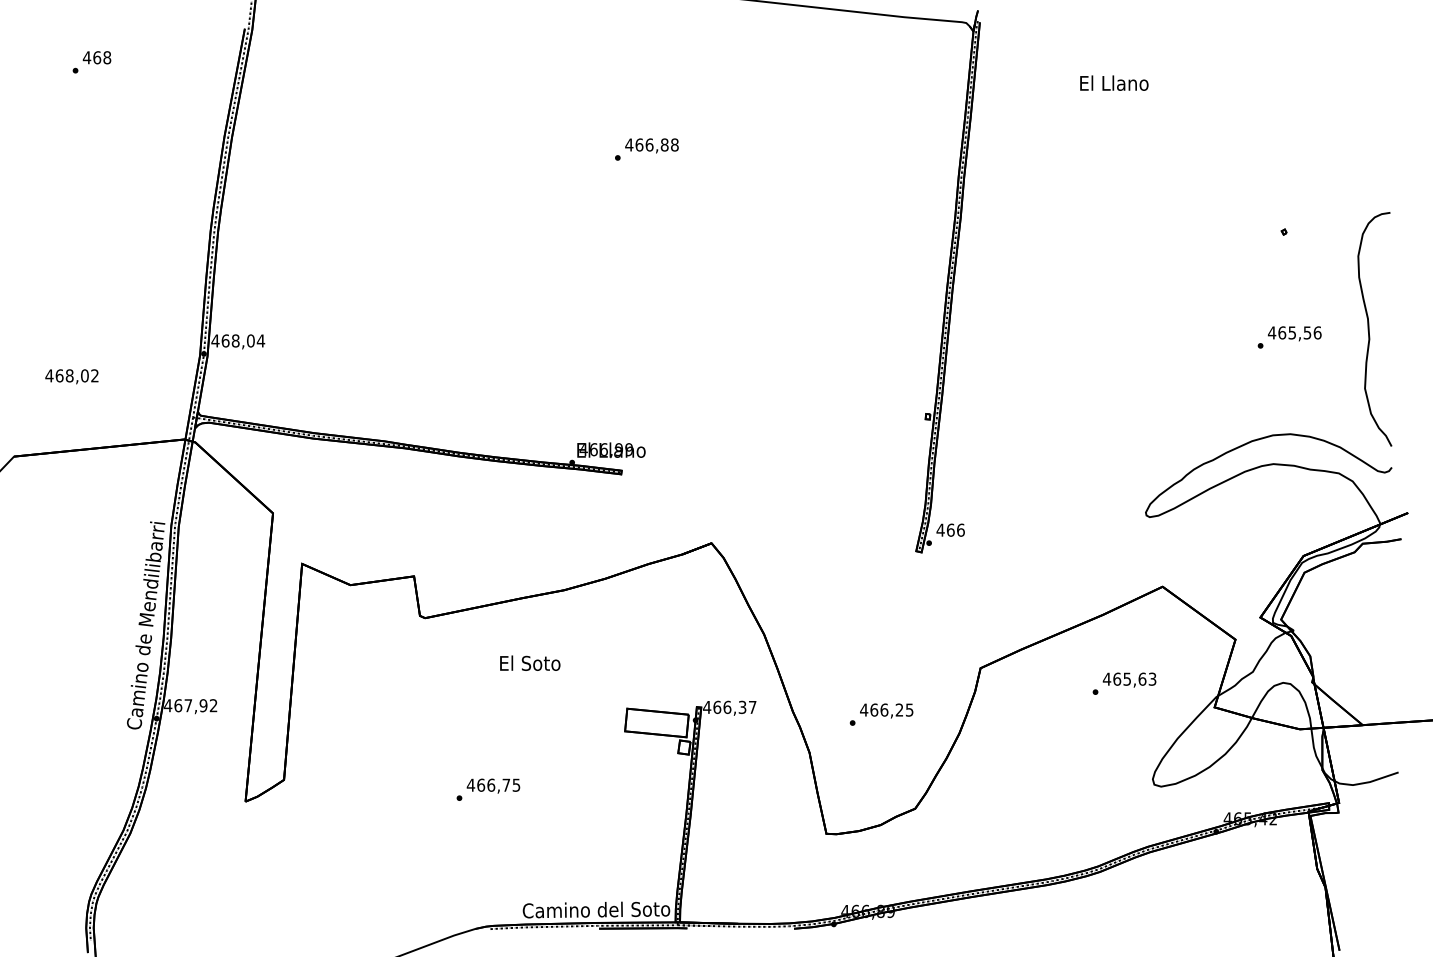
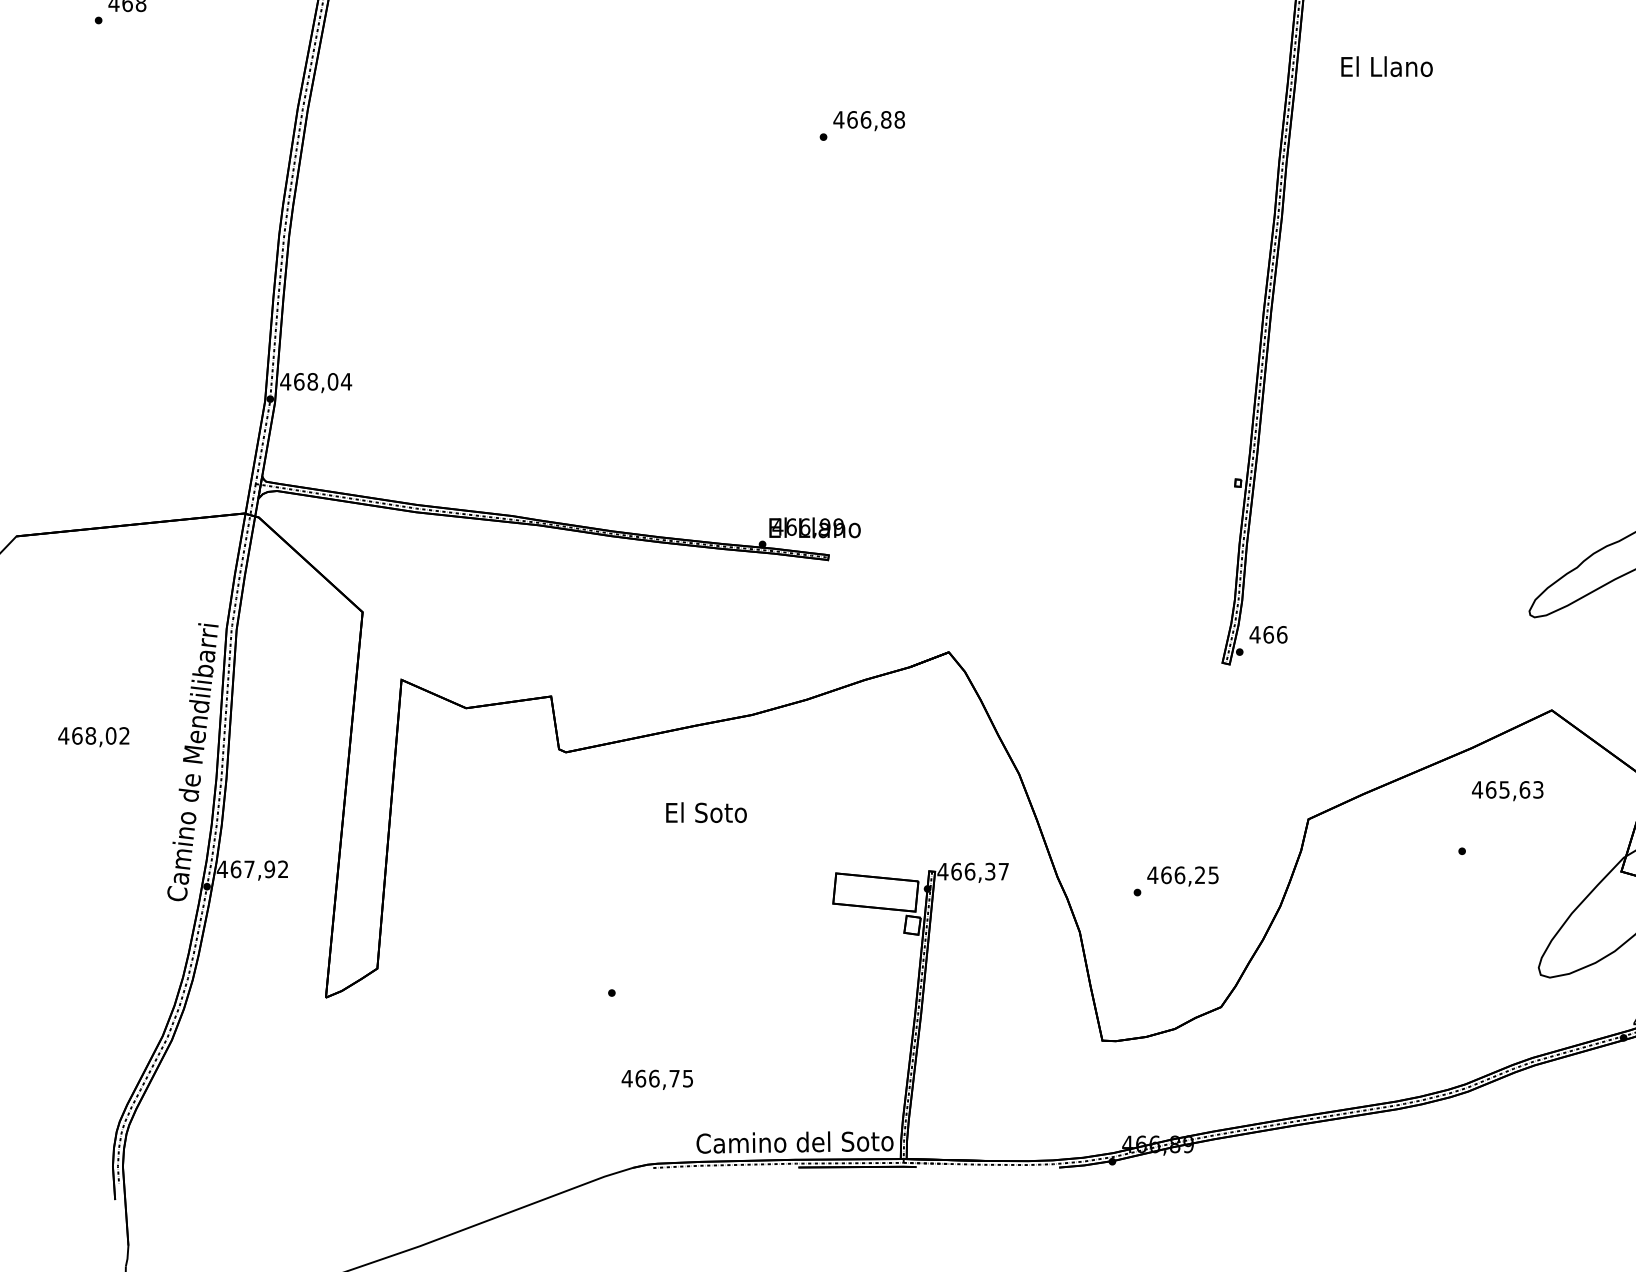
text: (1114, 82) -> (1387, 65), moved
text: (71, 376) -> (93, 736), moved
text: (1129, 679) -> (1507, 790), moved
text: (493, 785) -> (657, 1078), moved

